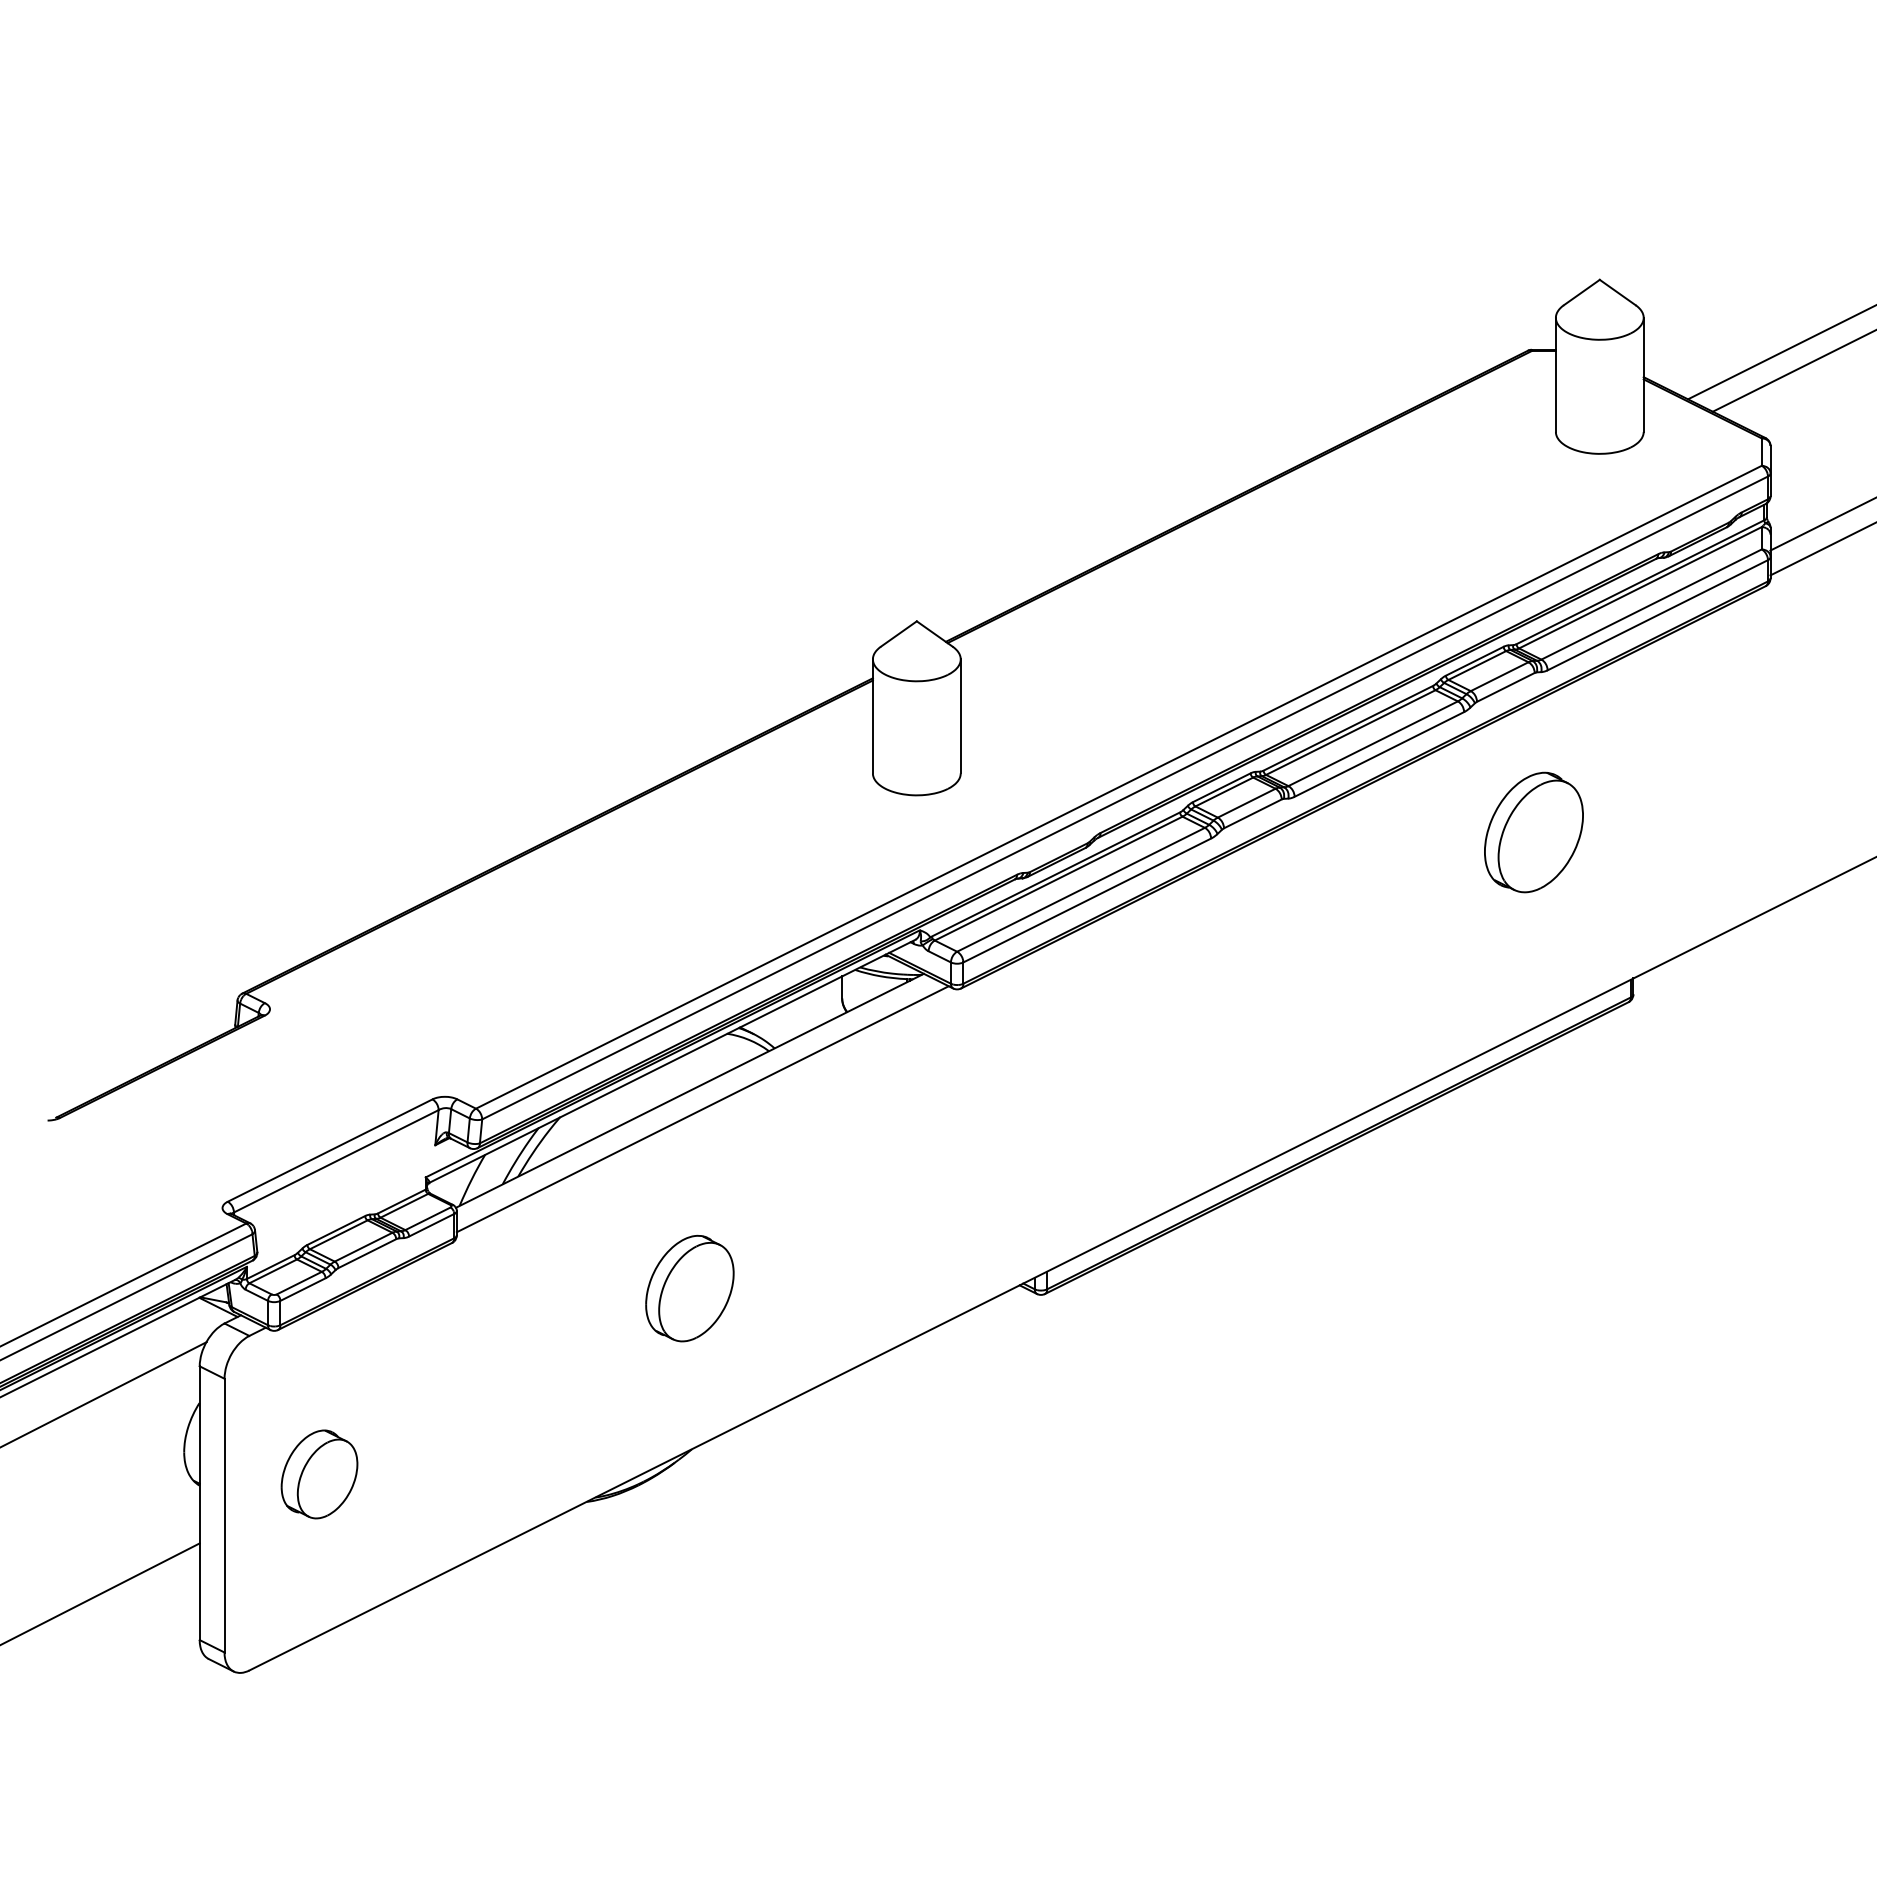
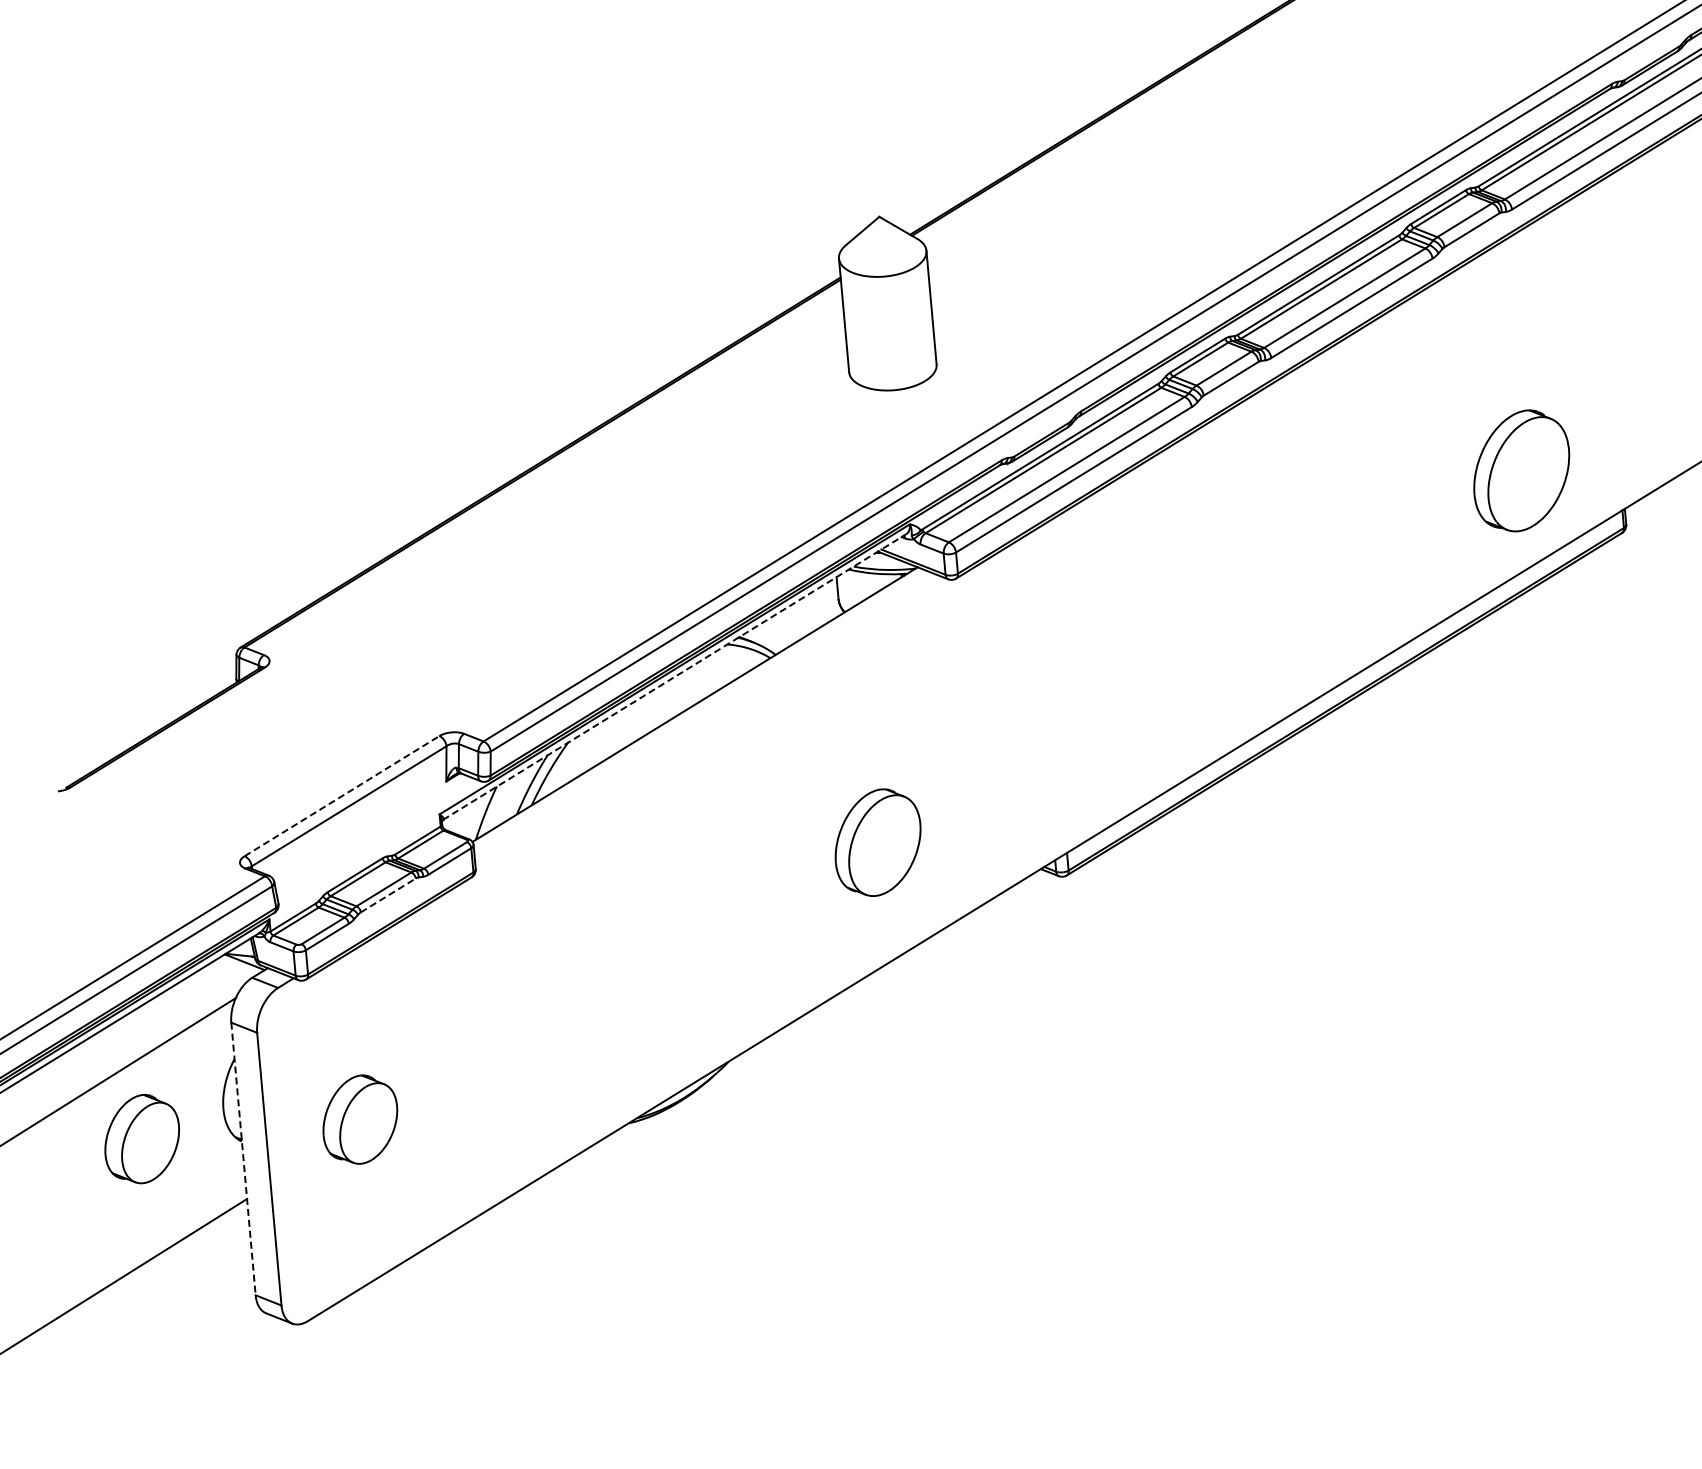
part: (1533, 832) -> (1521, 470), moved
line: (672, 1061) -> (675, 676), solid -> dashed
line: (702, 1109) -> (709, 722), removed
line: (330, 1150) -> (342, 796), solid -> dashed
line: (367, 1253) -> (388, 895), solid -> dashed
part: (689, 1288) -> (877, 842), moved
part: (100, 1474) -> (142, 1139), added
line: (199, 1503) -> (243, 1159), solid -> dashed

